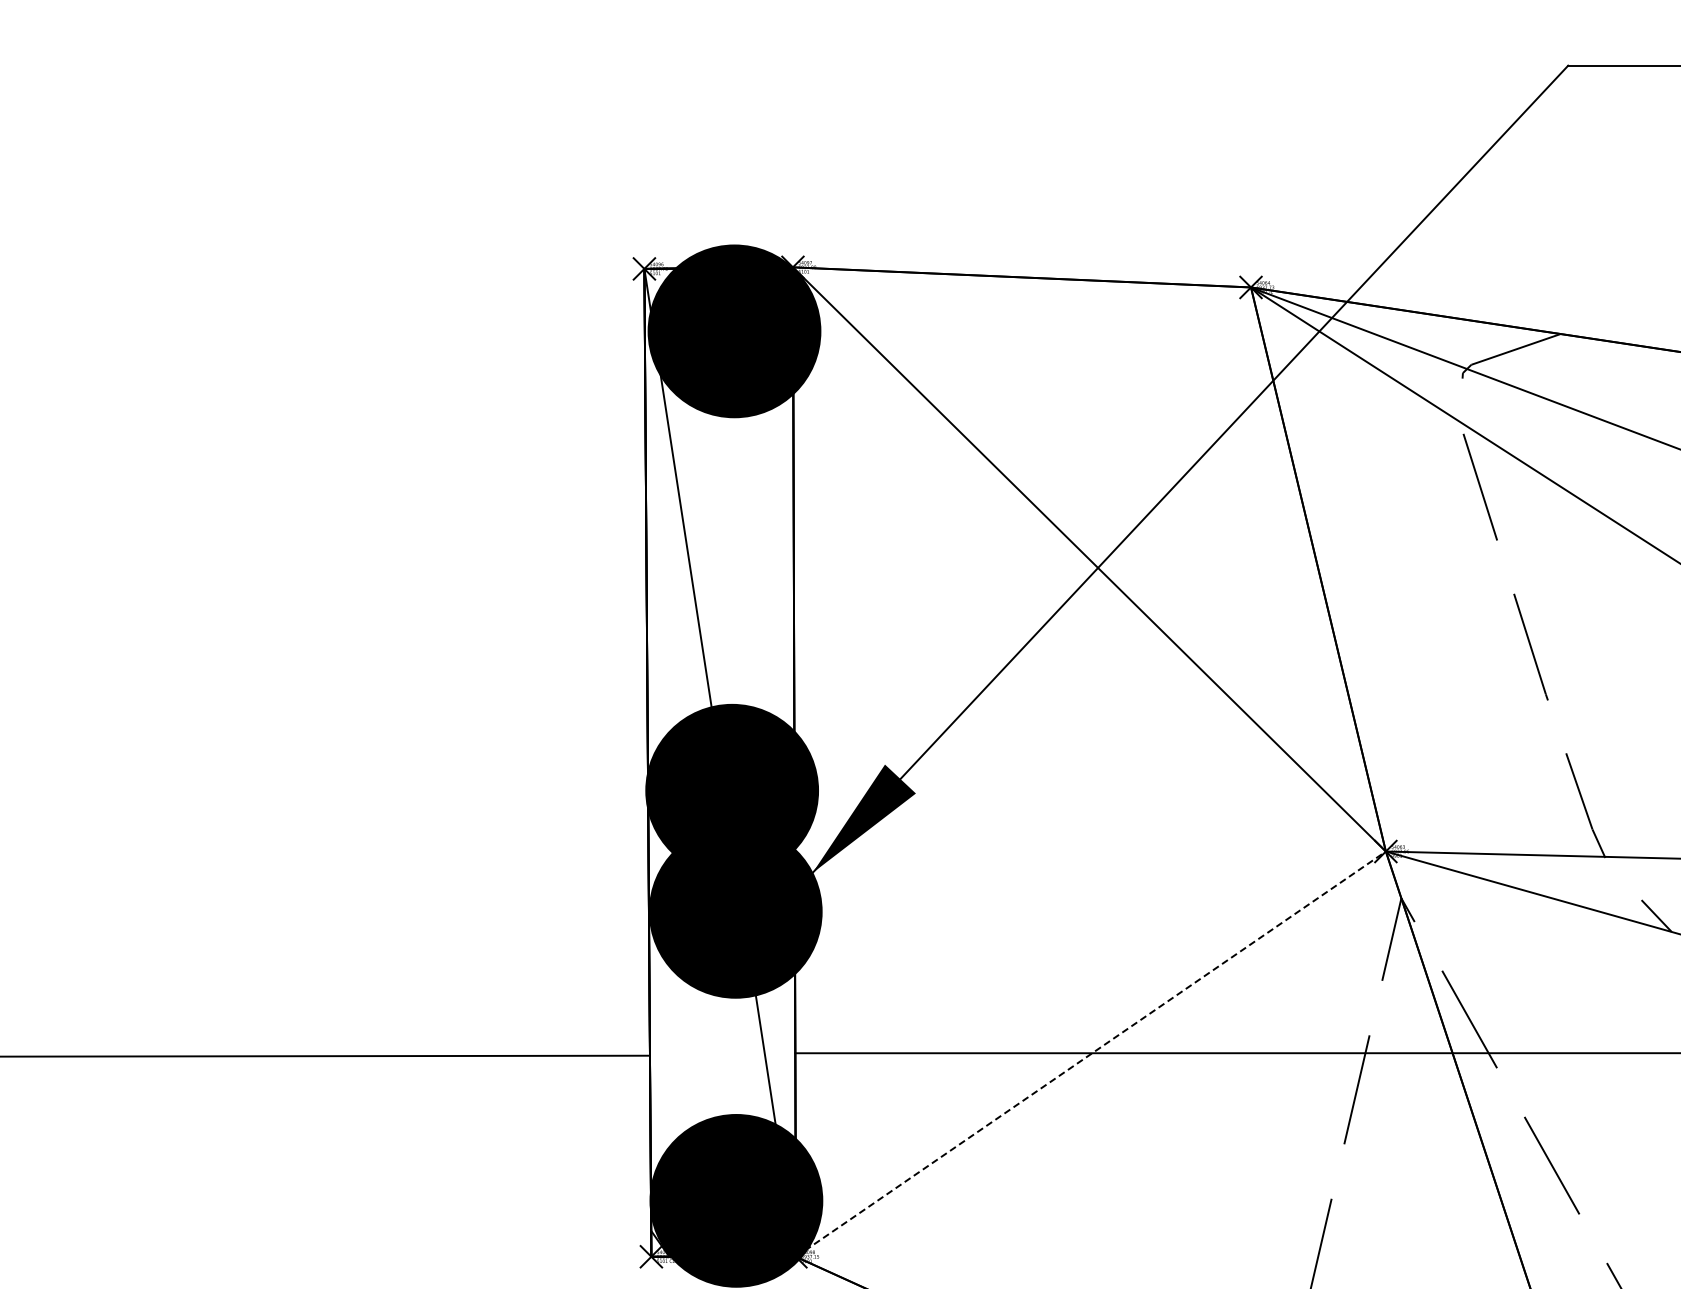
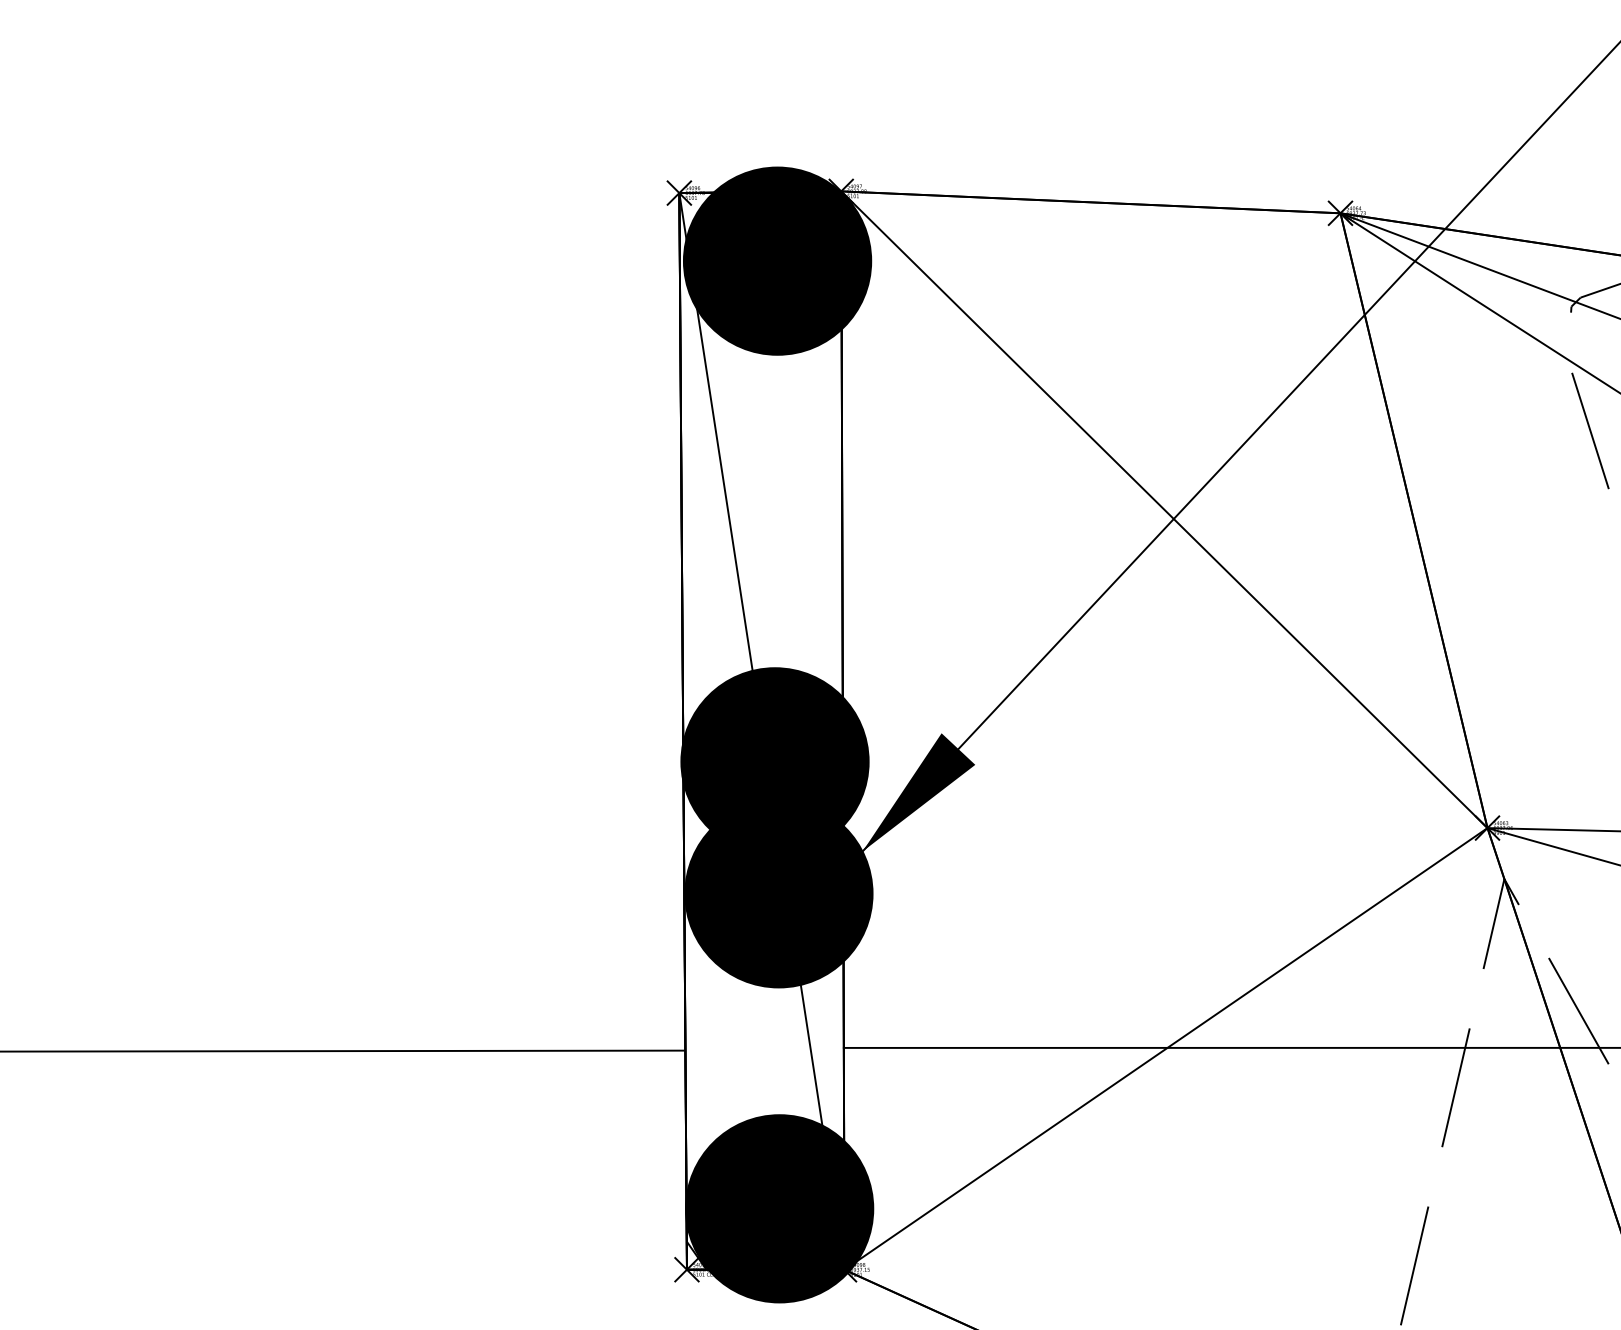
line: (1090, 1054) -> (1165, 1049), dashed -> solid

